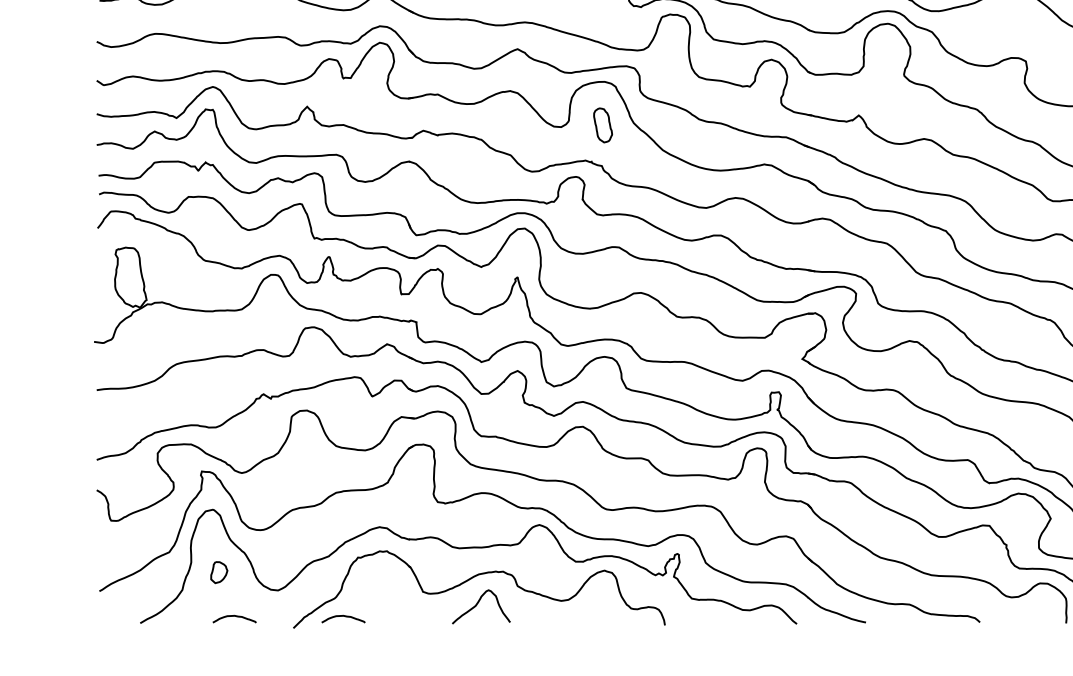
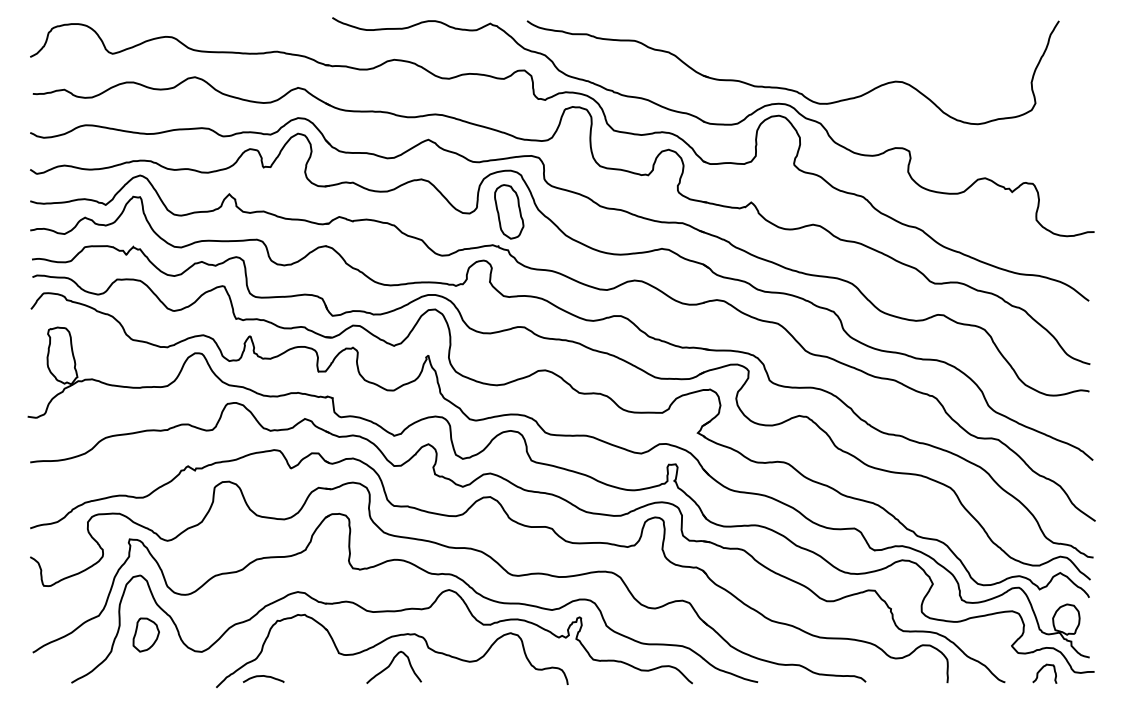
part: (603, 124) -> (509, 211), size x1.67
part: (218, 572) -> (145, 634), size x1.67
curve: (234, 616) -> (160, 676), removed

